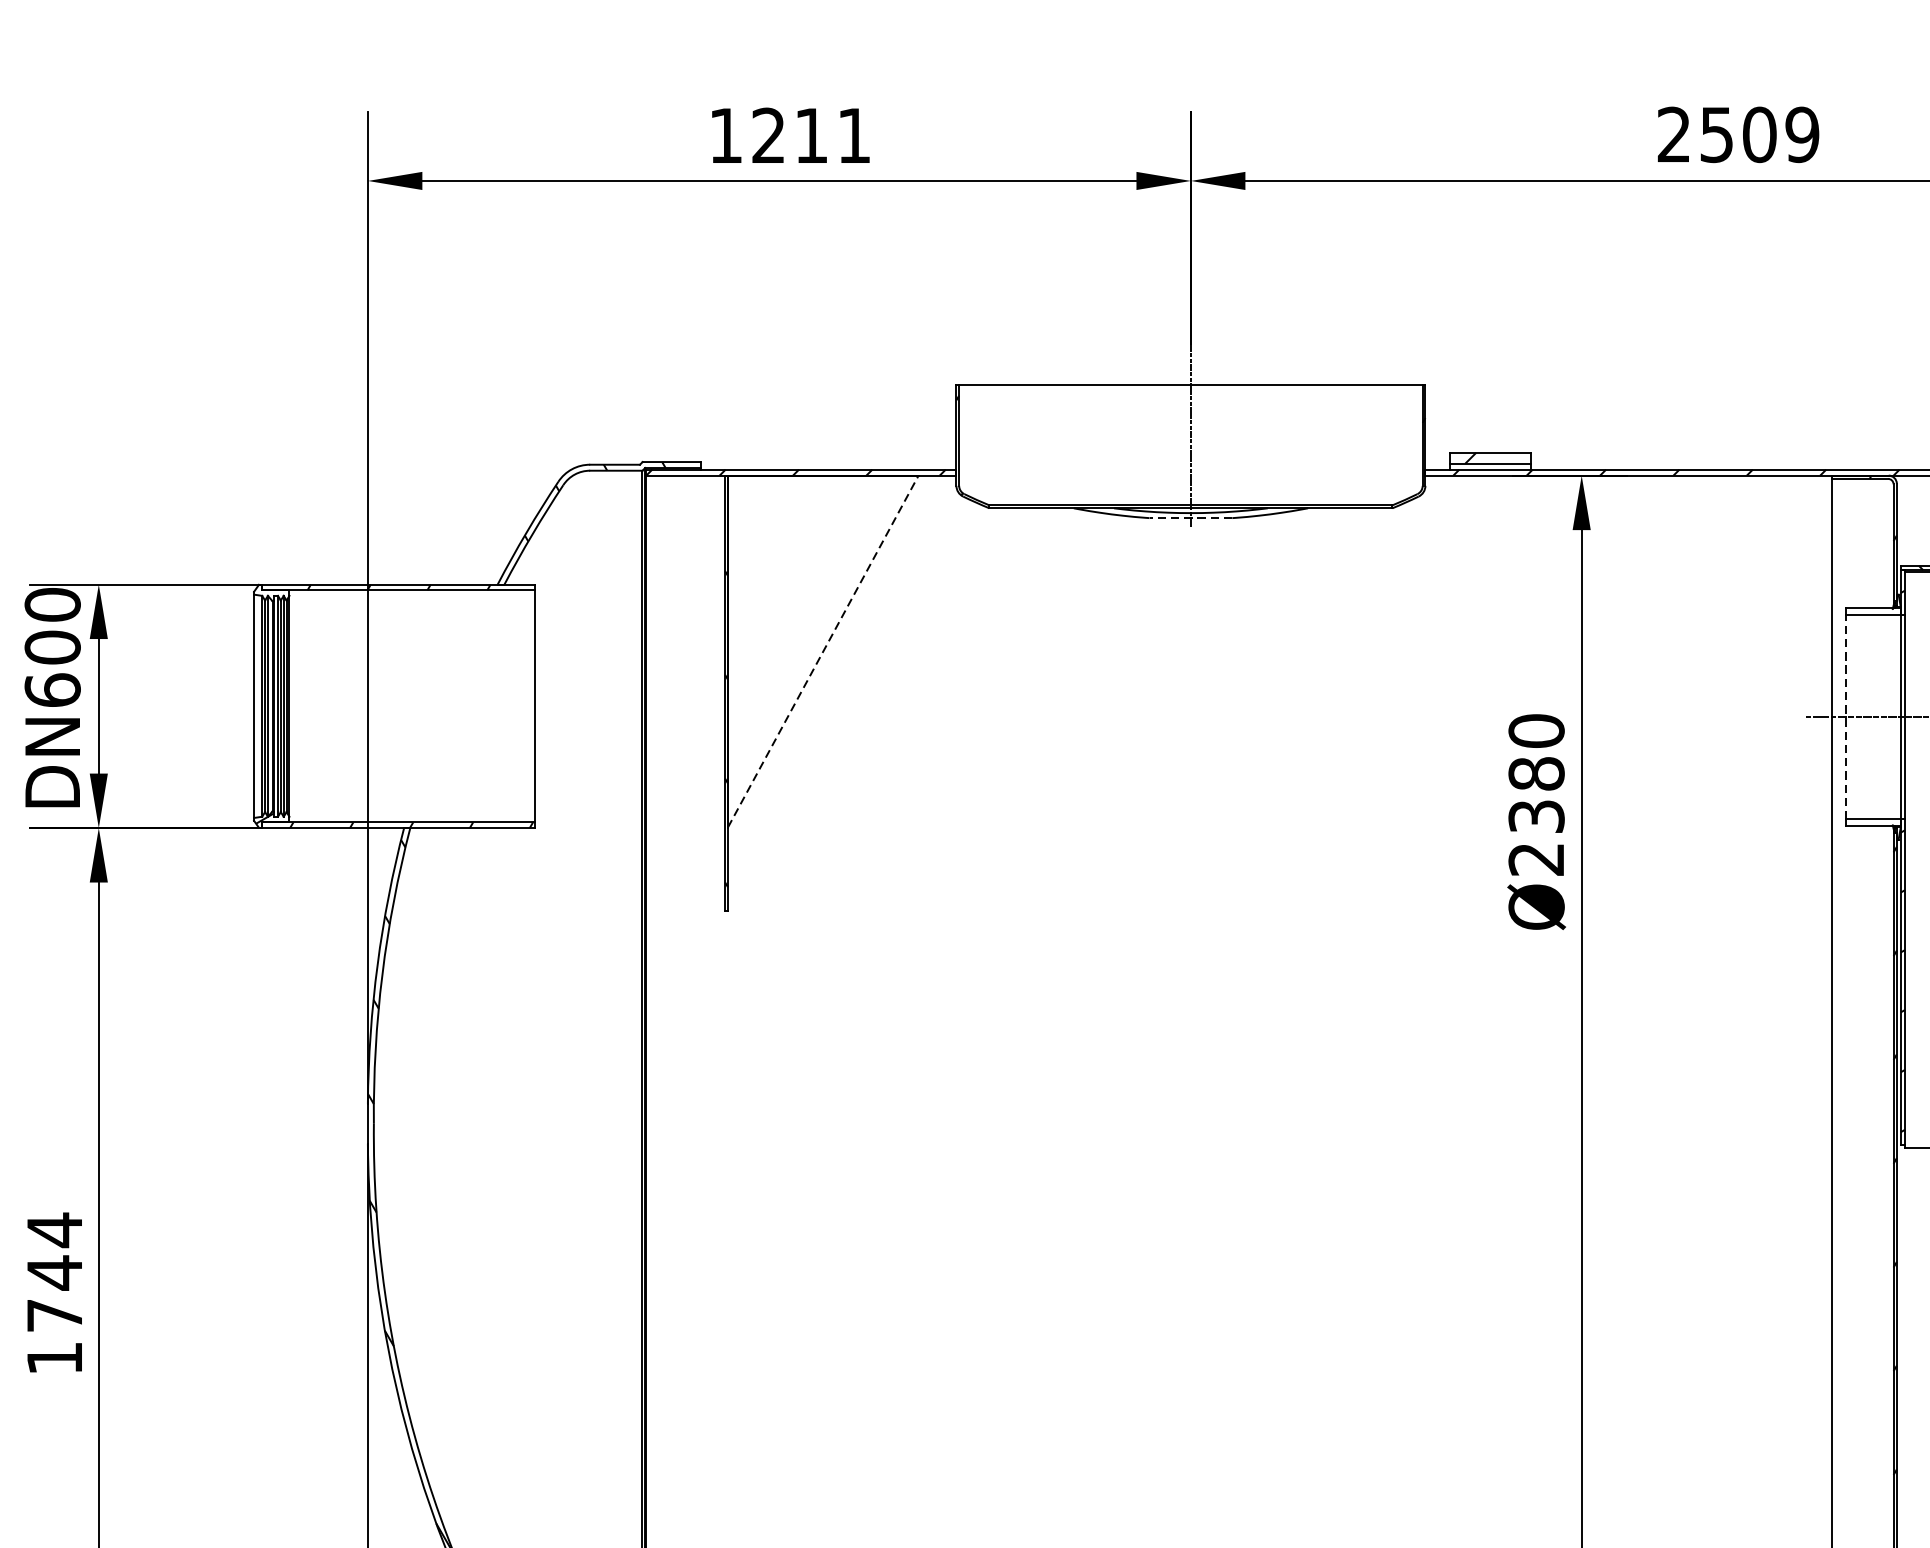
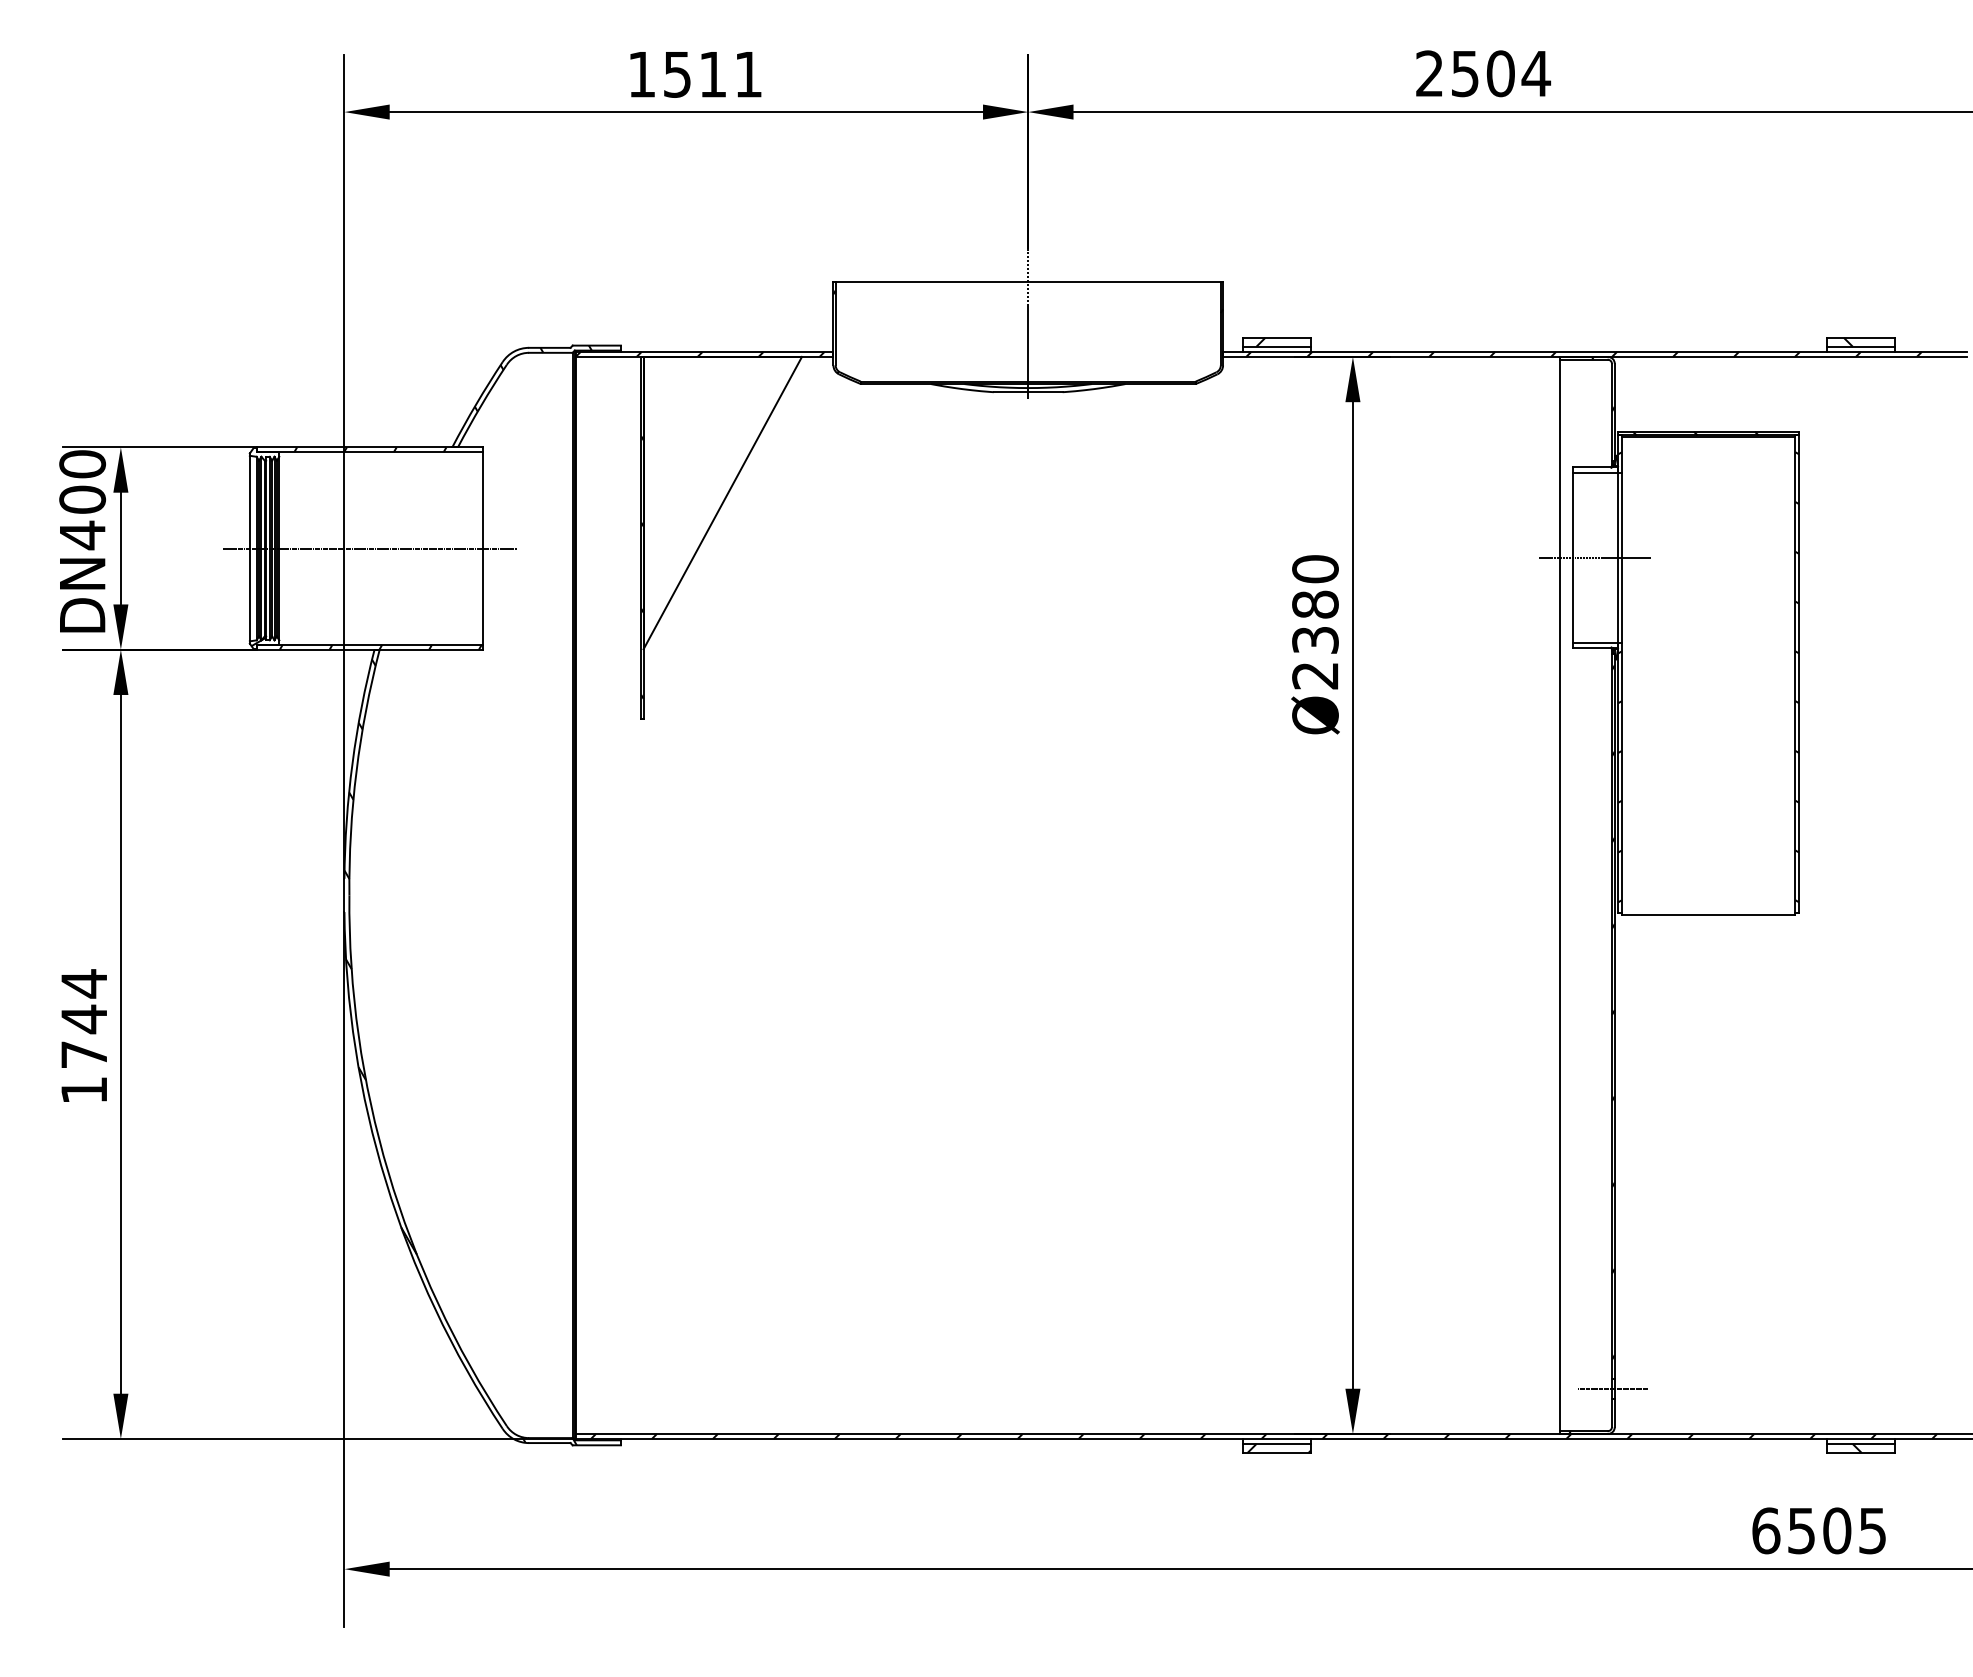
text: (1802, 134) -> (1536, 73), 2509 -> 2504
text: (768, 135) -> (677, 74), 1211 -> 1511
line: (1190, 518) -> (1027, 392), dashed -> solid
line: (824, 650) -> (723, 502), dashed -> solid
text: (52, 690) -> (82, 535), DN600 -> DN400
line: (398, 706) -> (369, 548), added
line: (1845, 717) -> (1572, 557), dashed -> solid

